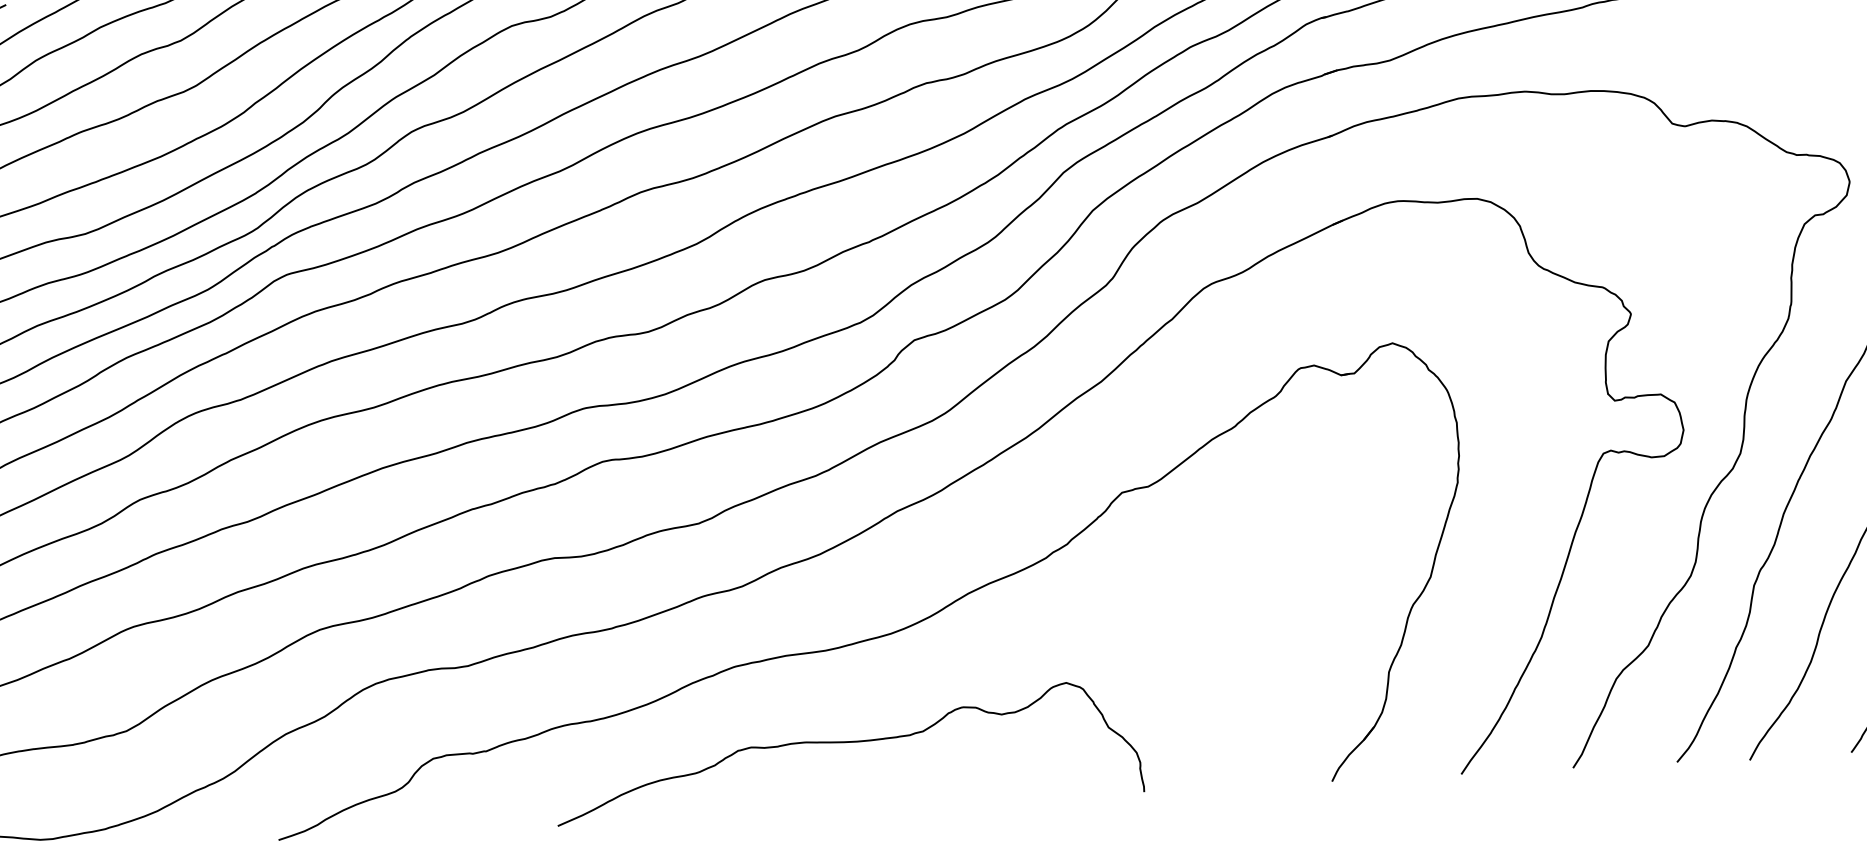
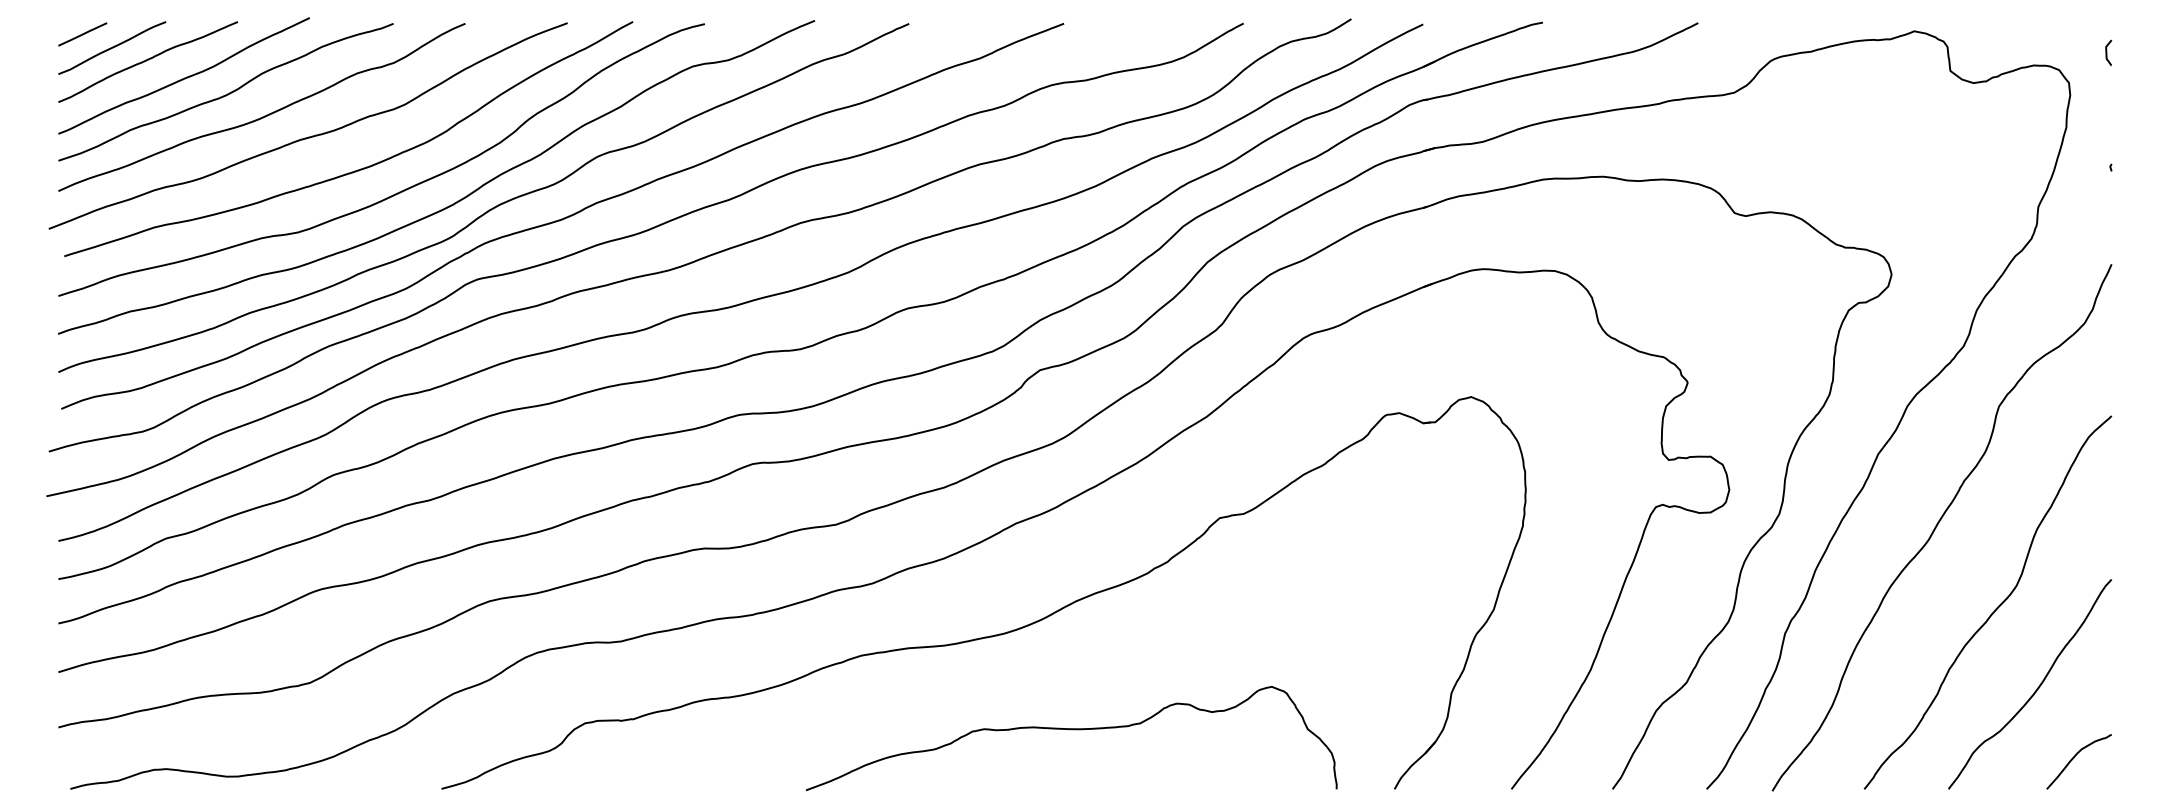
curve: (847, 743) -> (1071, 730), moved

